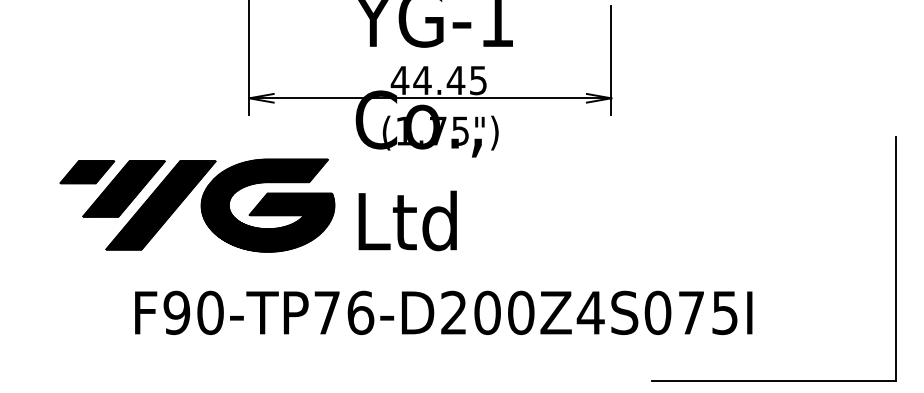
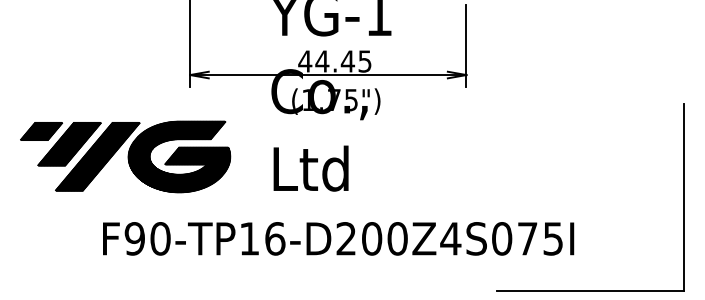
part: (197, 205) -> (125, 156), moved
text: (327, 312) -> (249, 238), F90-TP76-D200Z4S075I -> F90-TP16-D200Z4S075I

